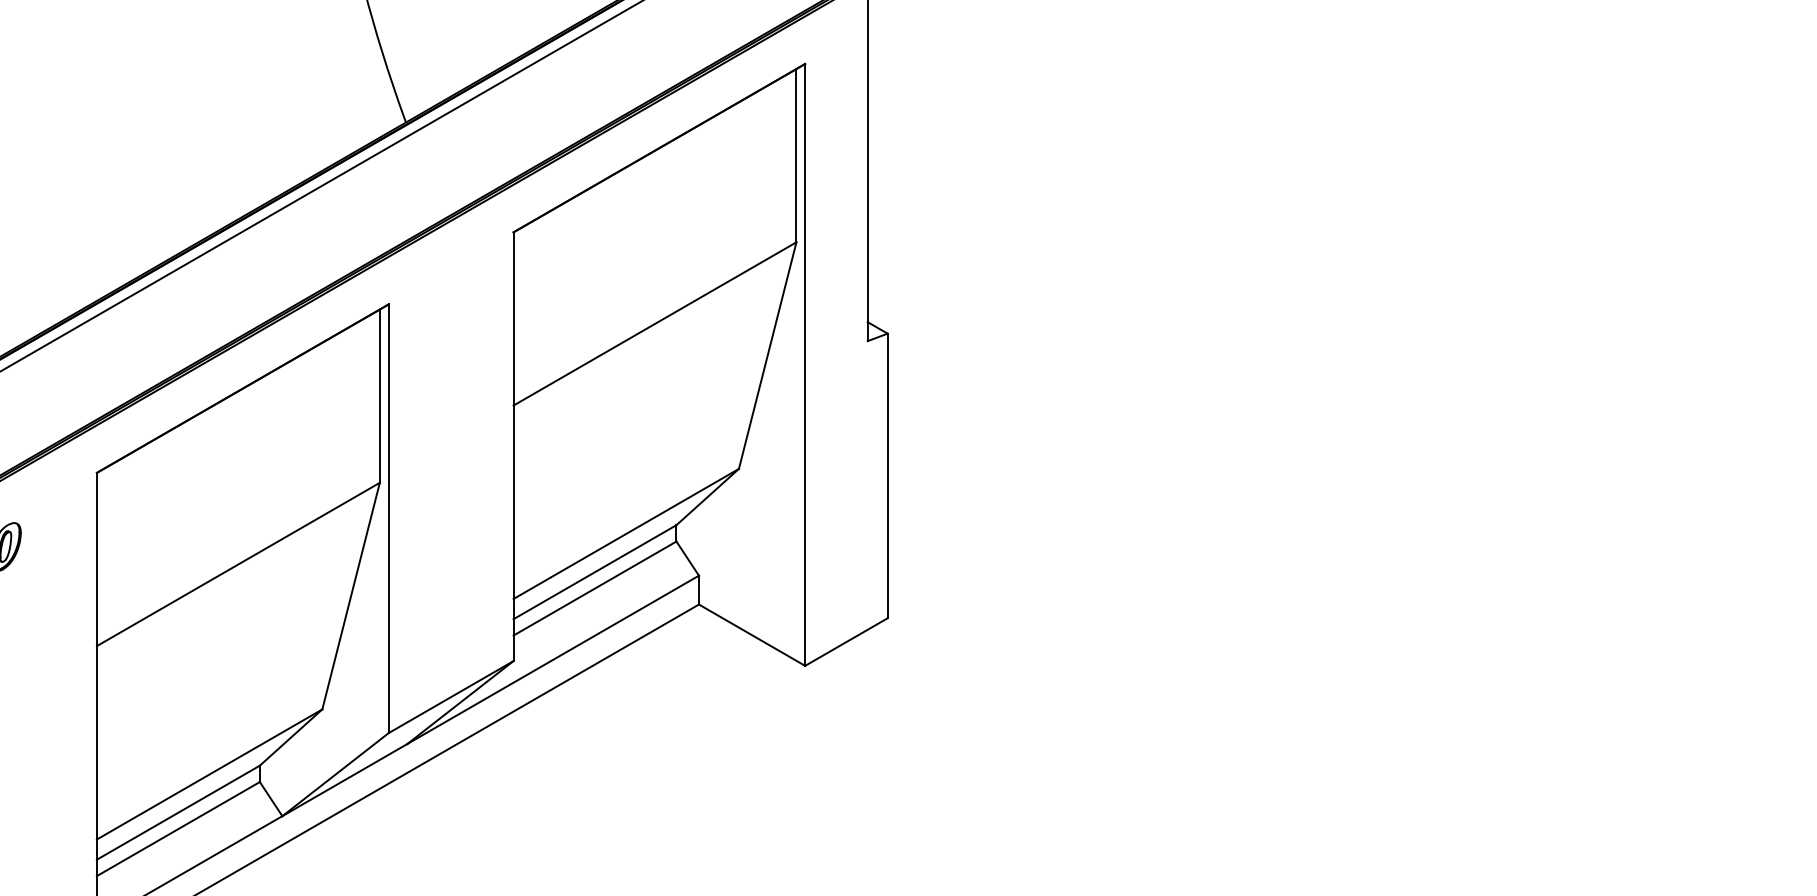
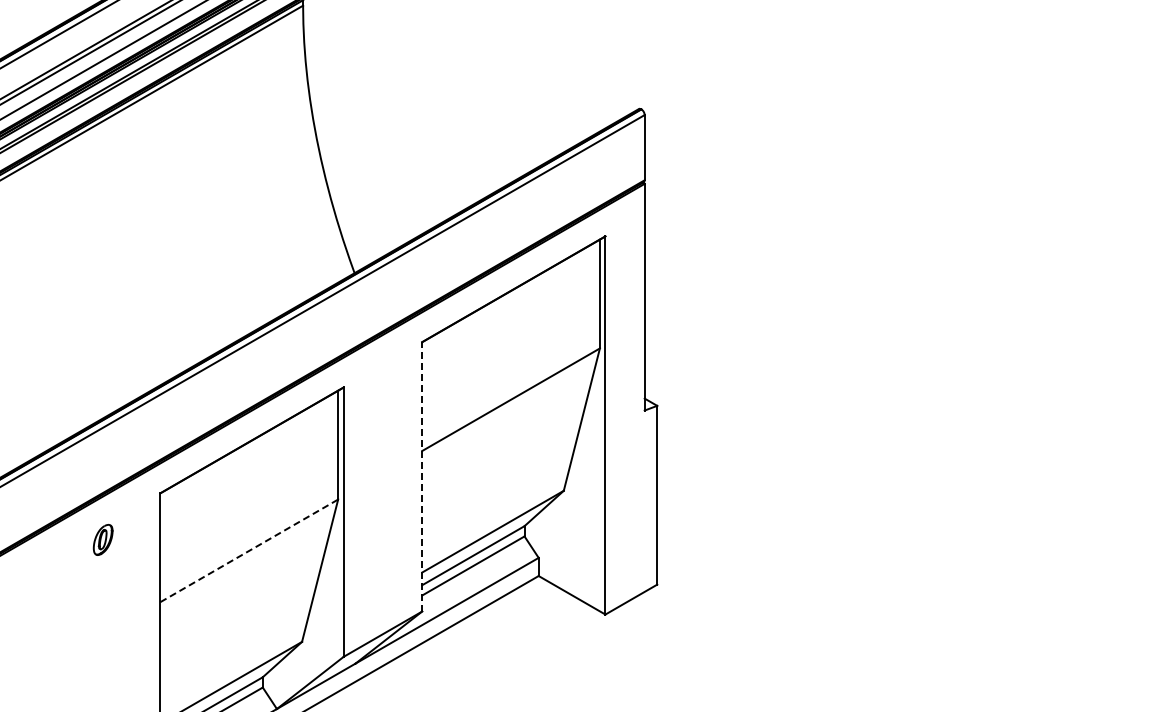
line: (514, 446) -> (422, 476), solid -> dashed
line: (238, 563) -> (249, 550), solid -> dashed

